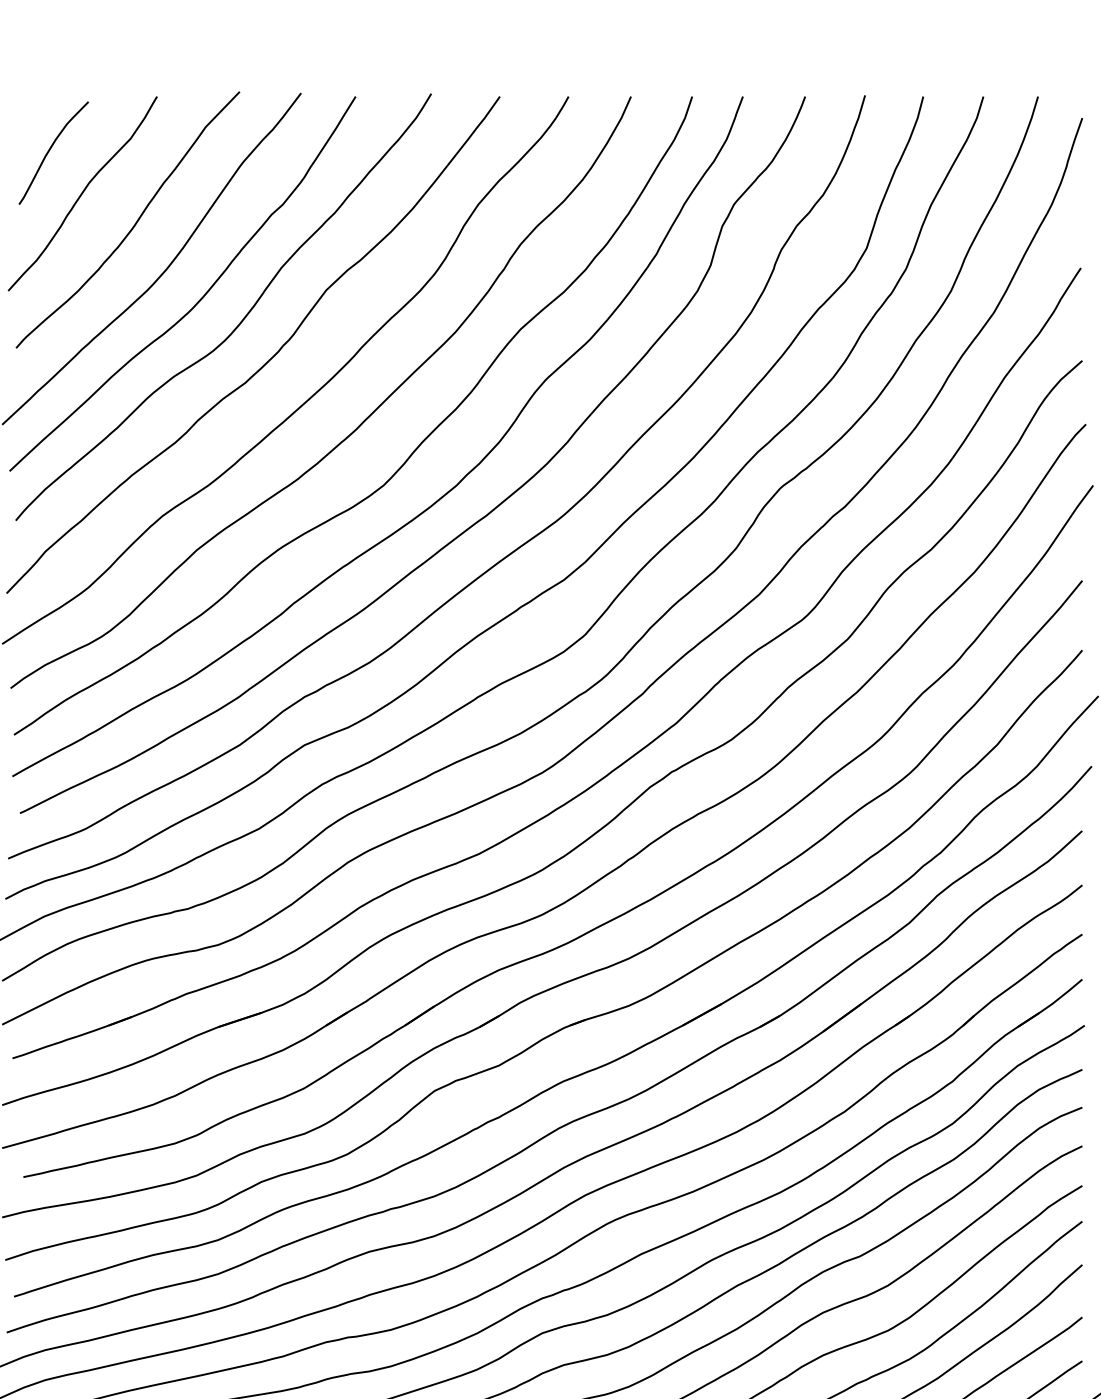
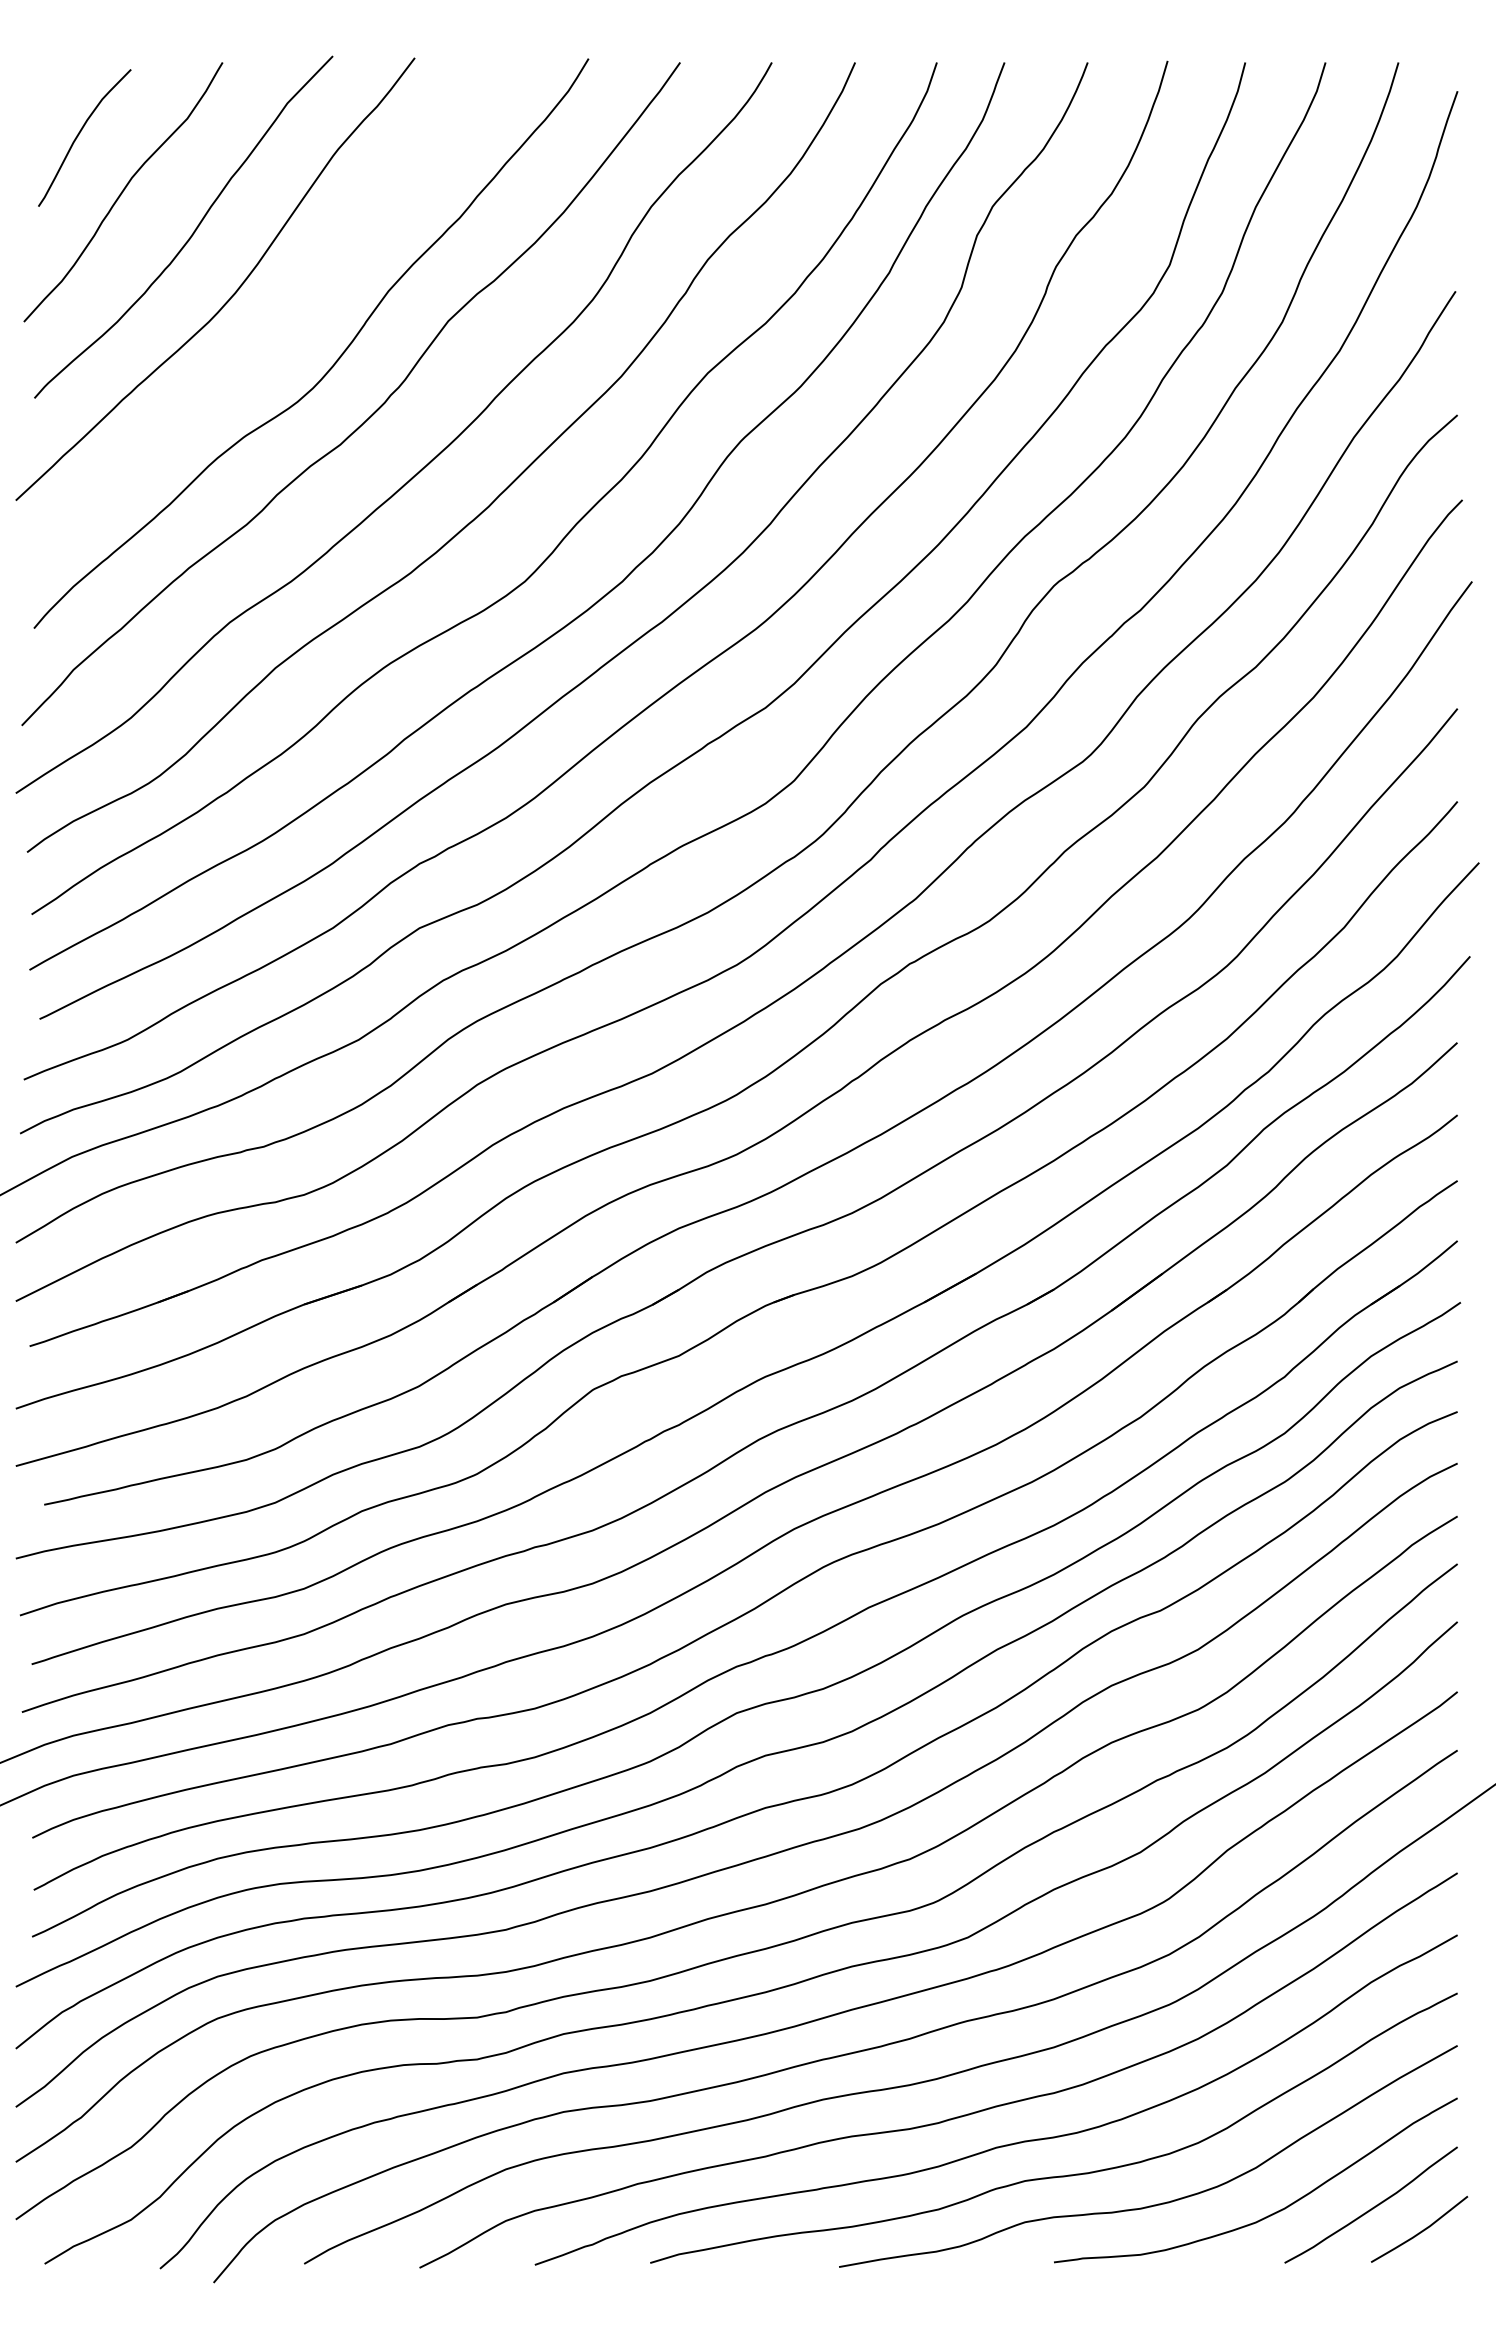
curve: (198, 300) -> (278, 334), removed

